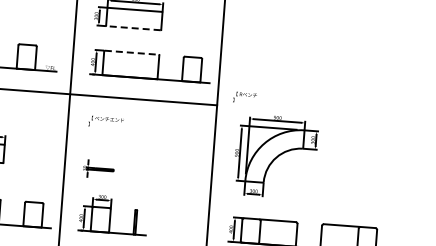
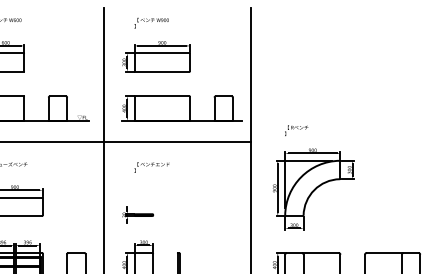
line: (132, 27) -> (161, 71), dashed -> solid
line: (131, 52) -> (162, 96), dashed -> solid
text: (244, 97) -> (296, 130), moved
text: (105, 122) -> (151, 167), moved

